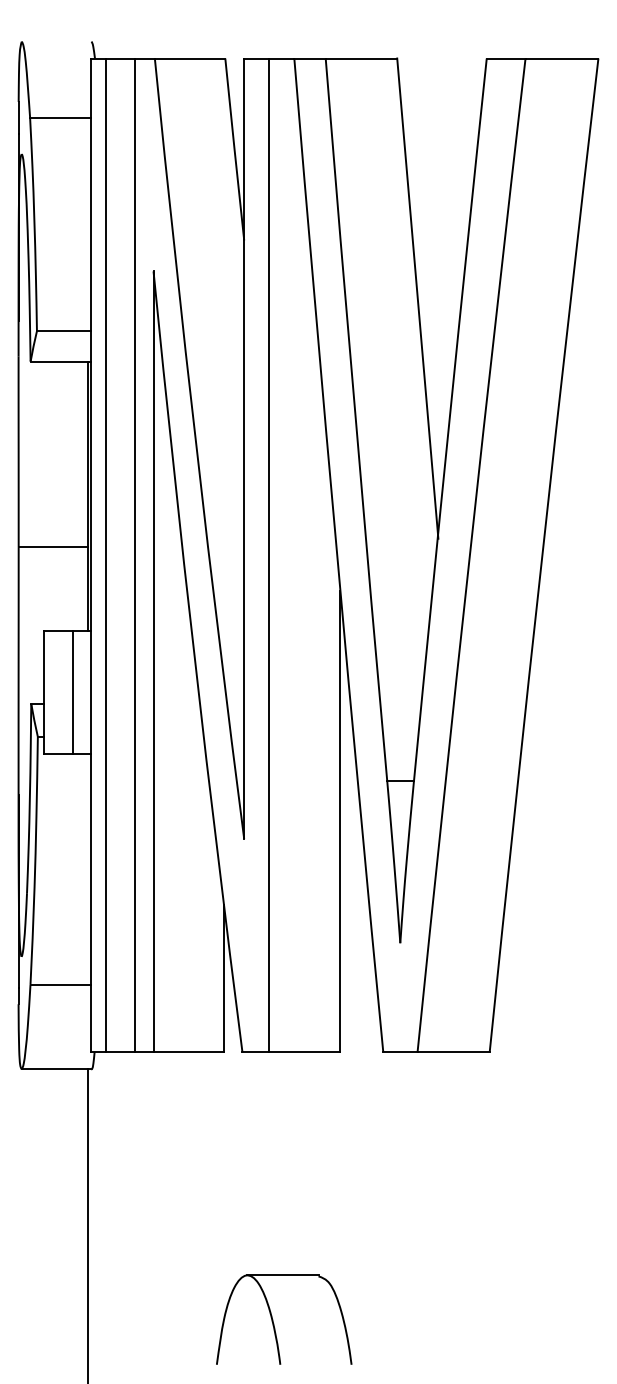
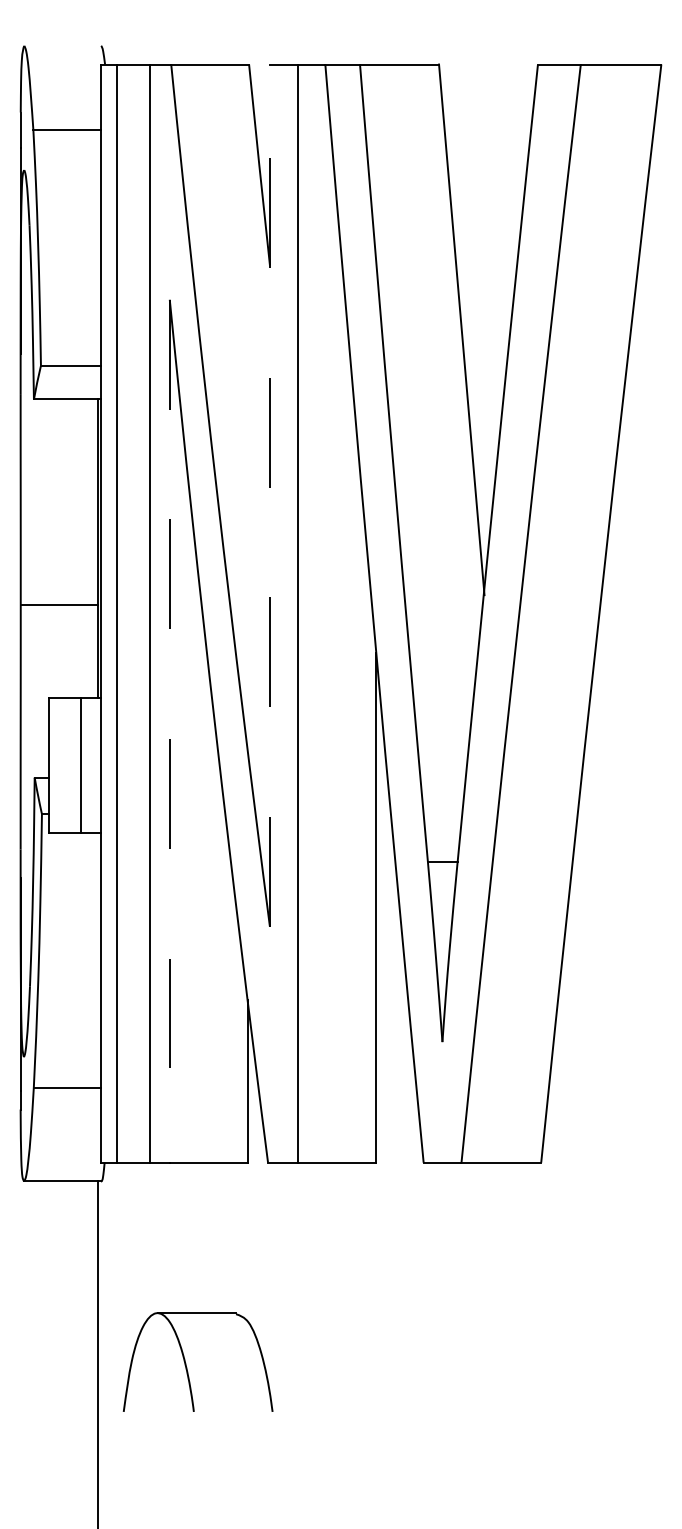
line: (243, 448) -> (269, 495), solid -> dashed
line: (153, 662) -> (169, 731), solid -> dashed
part: (273, 1320) -> (186, 1363), moved

